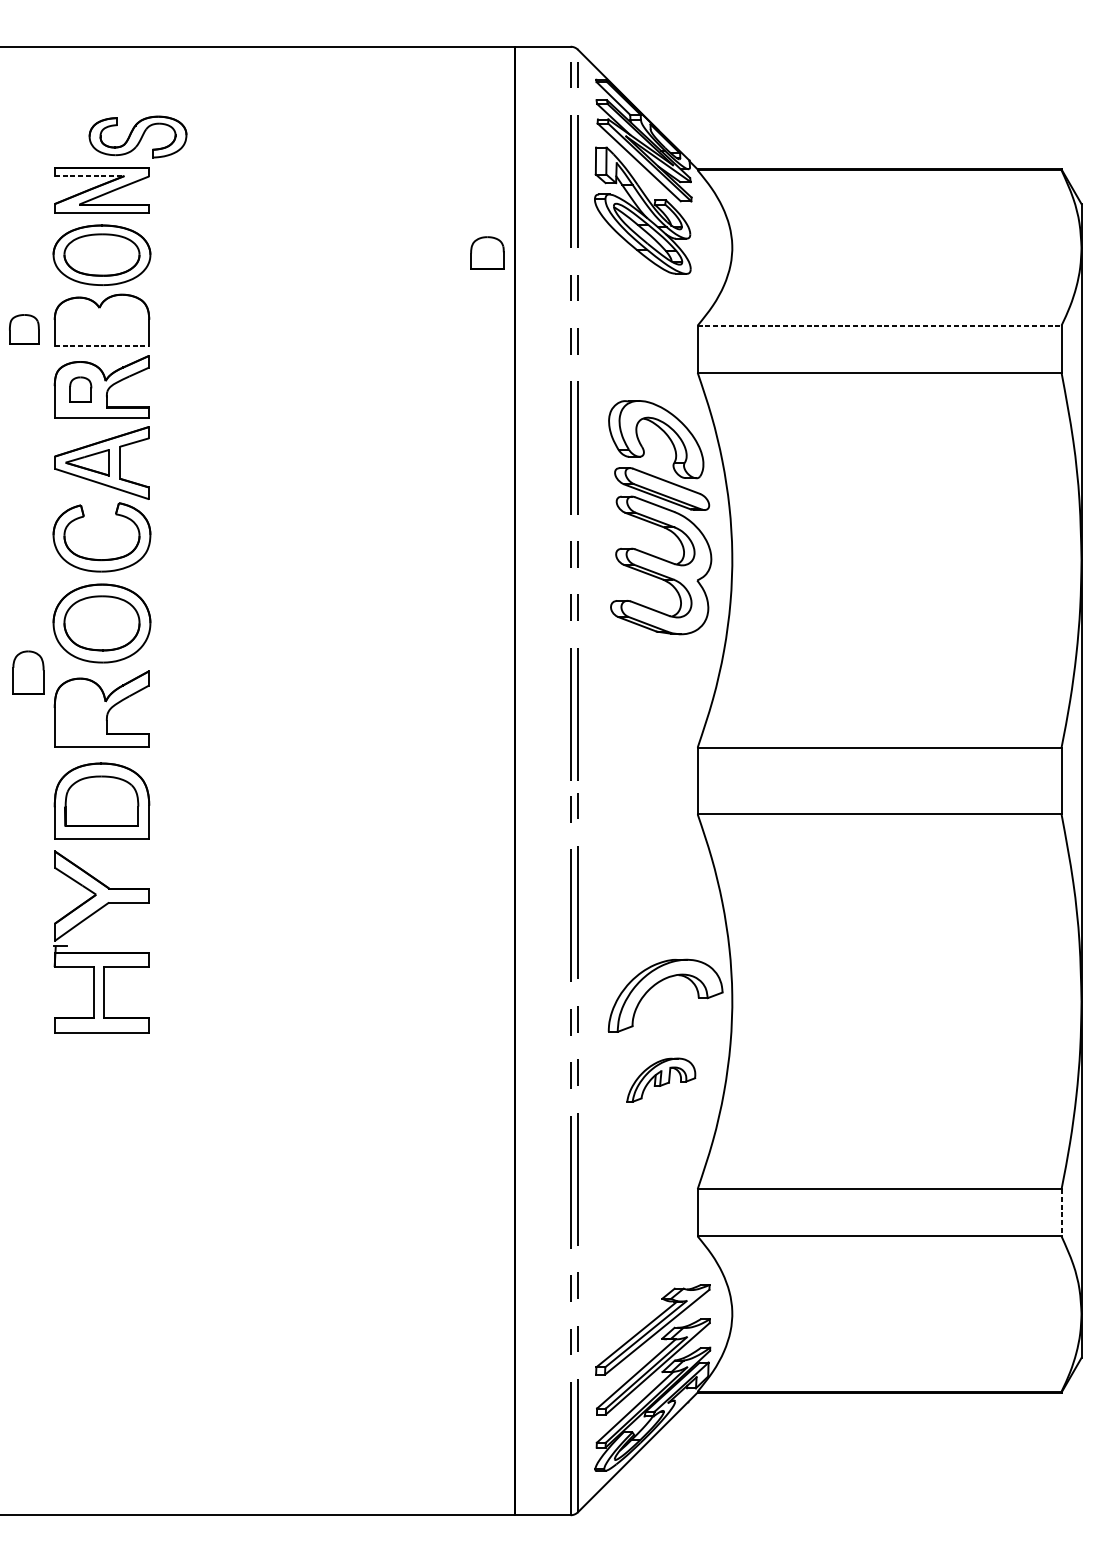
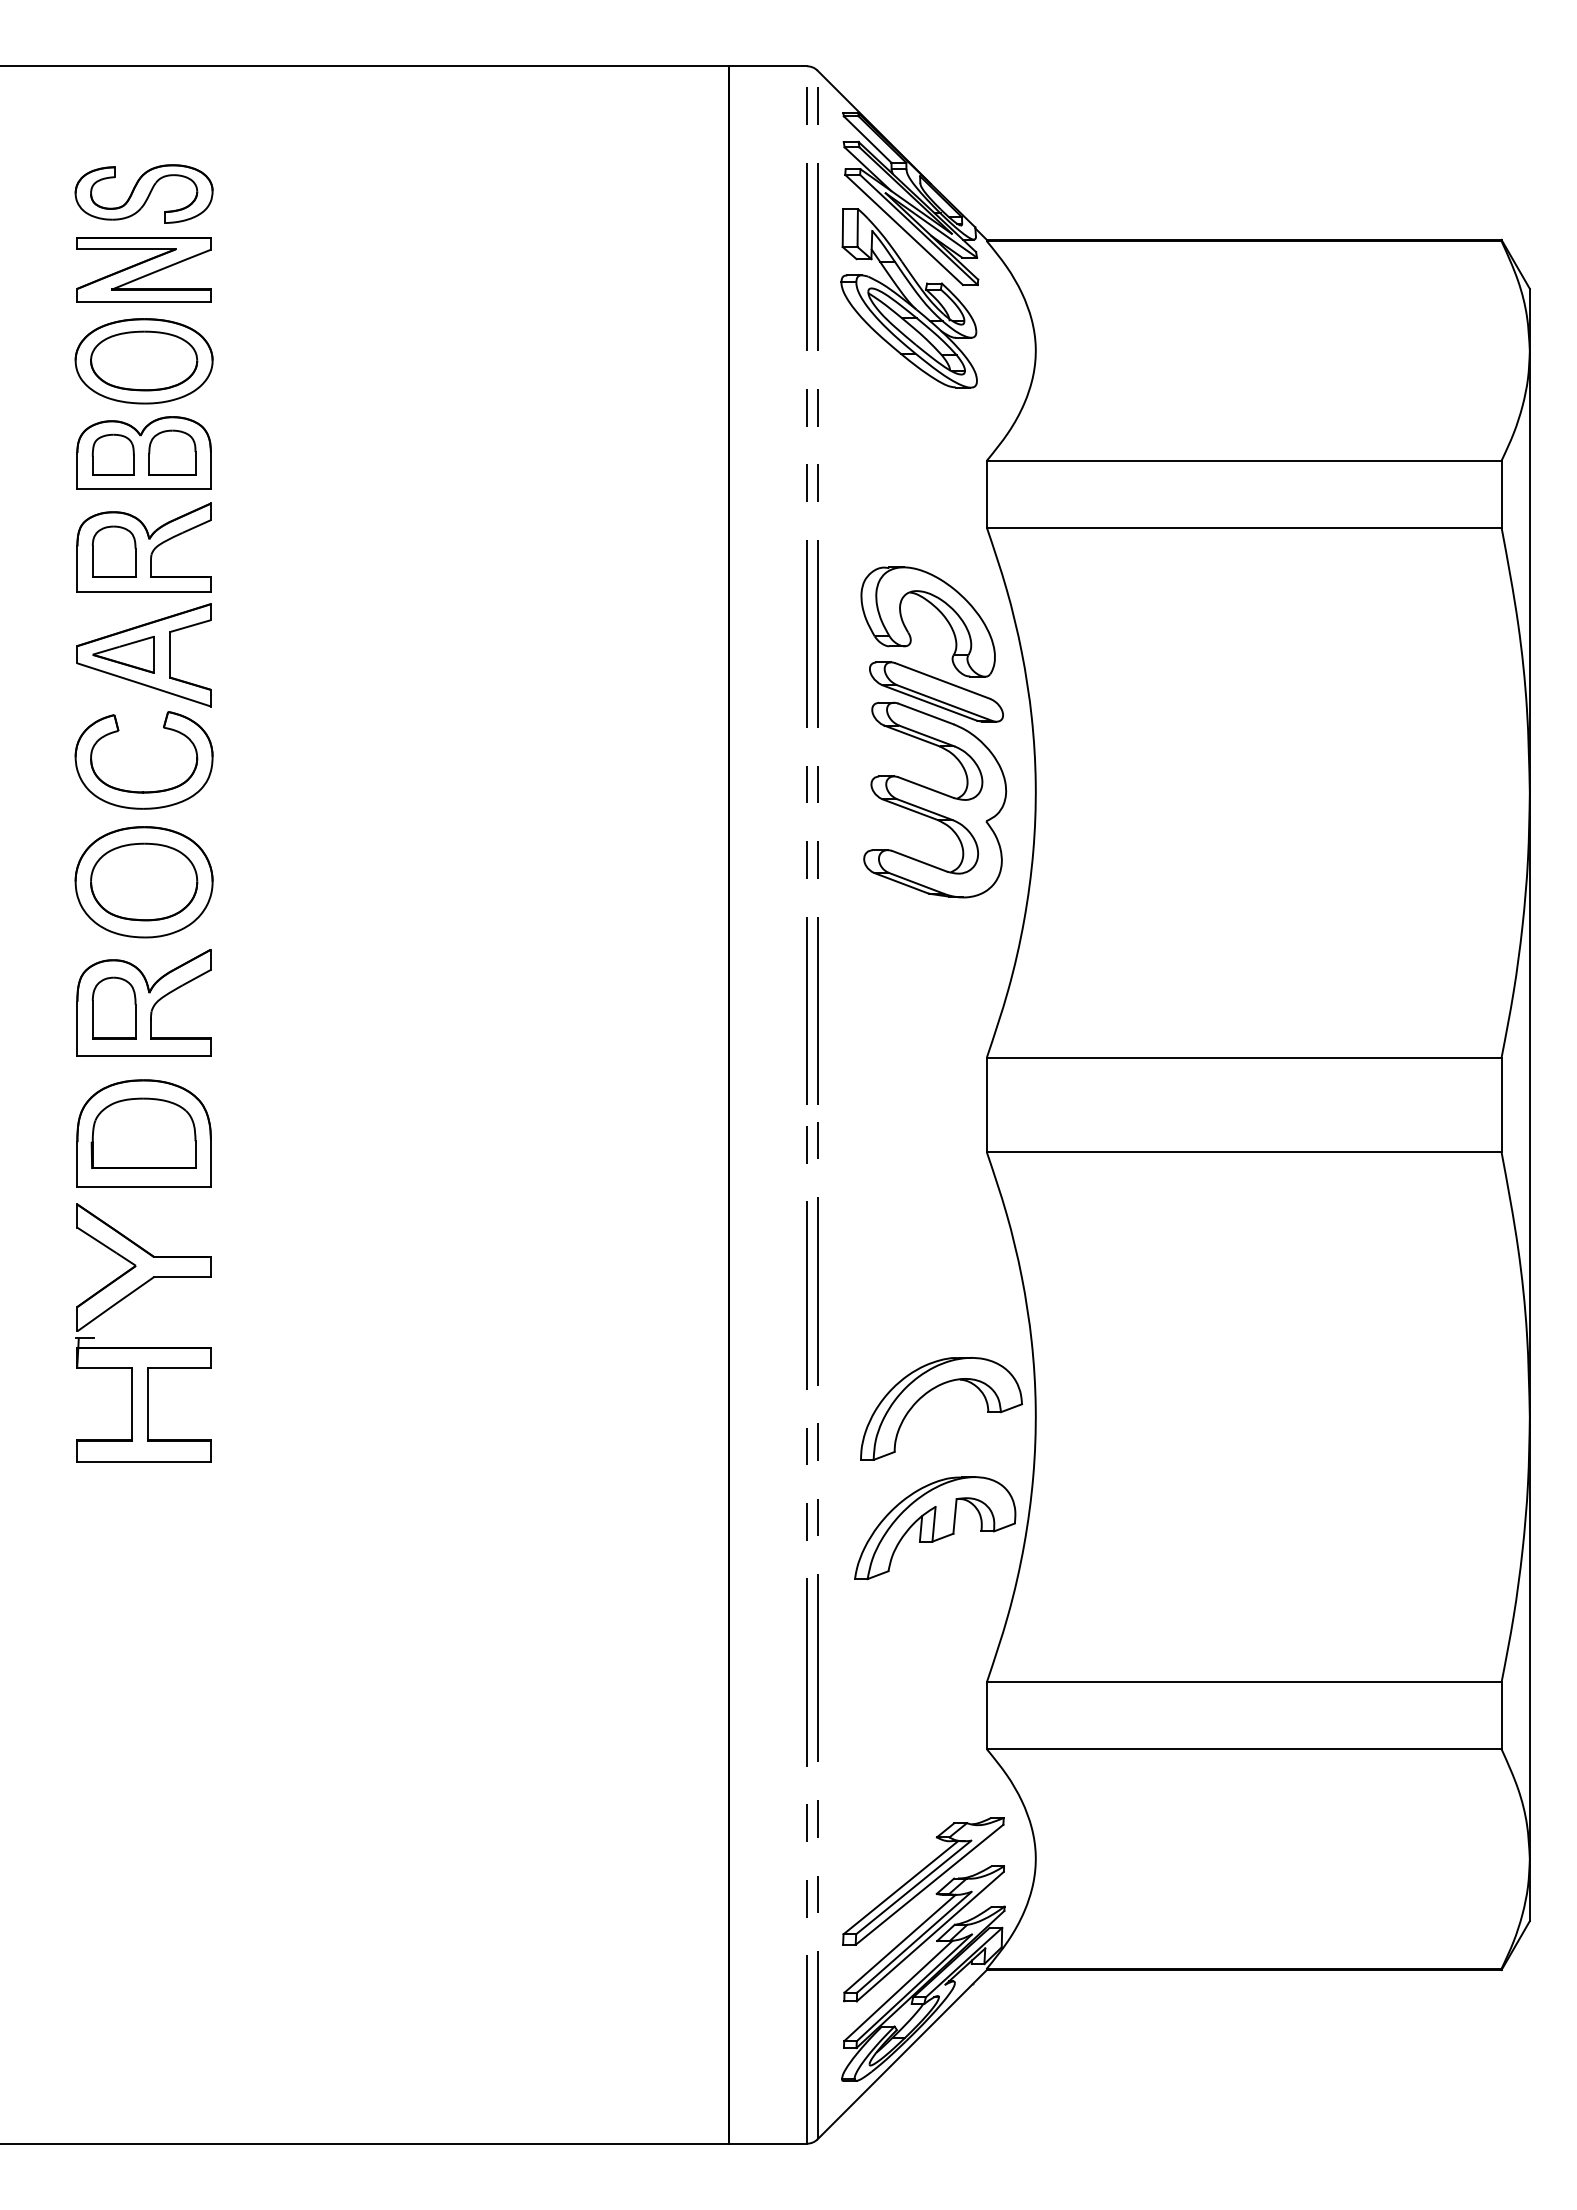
part: (137, 136) -> (143, 193), moved
line: (90, 176) -> (127, 249), dashed -> solid
part: (487, 252) -> (172, 452), moved
line: (879, 325) -> (1244, 460), dashed -> solid
part: (23, 328) -> (112, 454), moved
line: (102, 345) -> (144, 489), dashed -> solid
part: (80, 389) -> (113, 551), size x1.43
part: (28, 672) -> (113, 1007), moved
part: (661, 1080) -> (935, 1528), size x1.67
line: (1061, 1213) -> (1501, 1716), dashed -> solid

